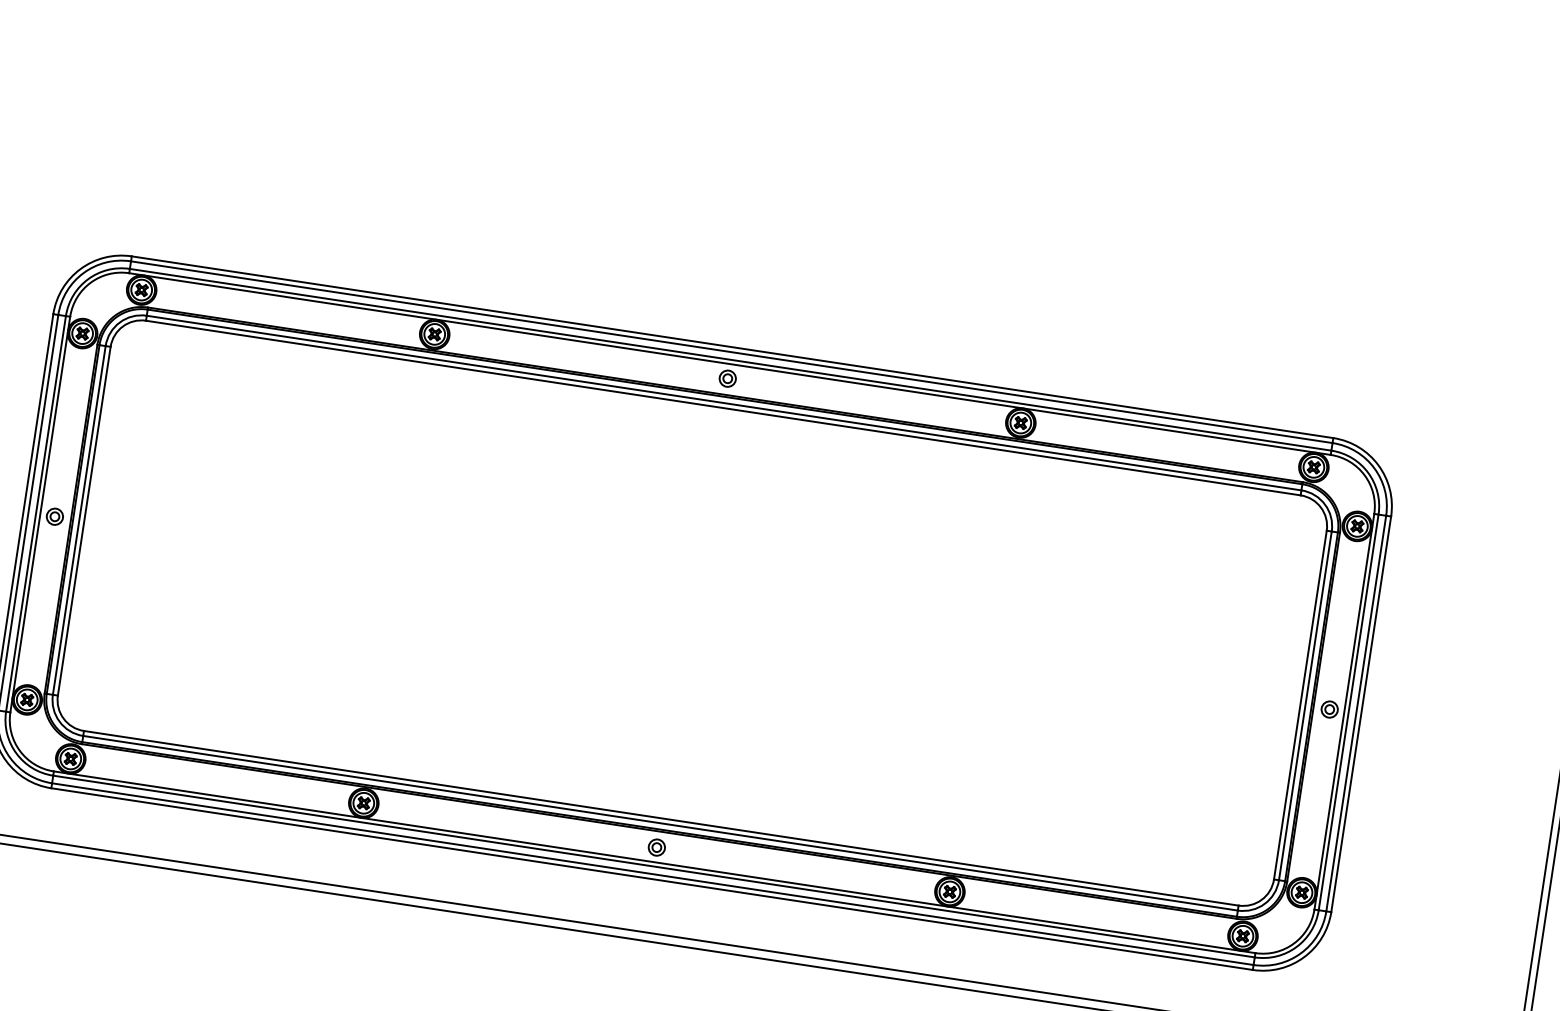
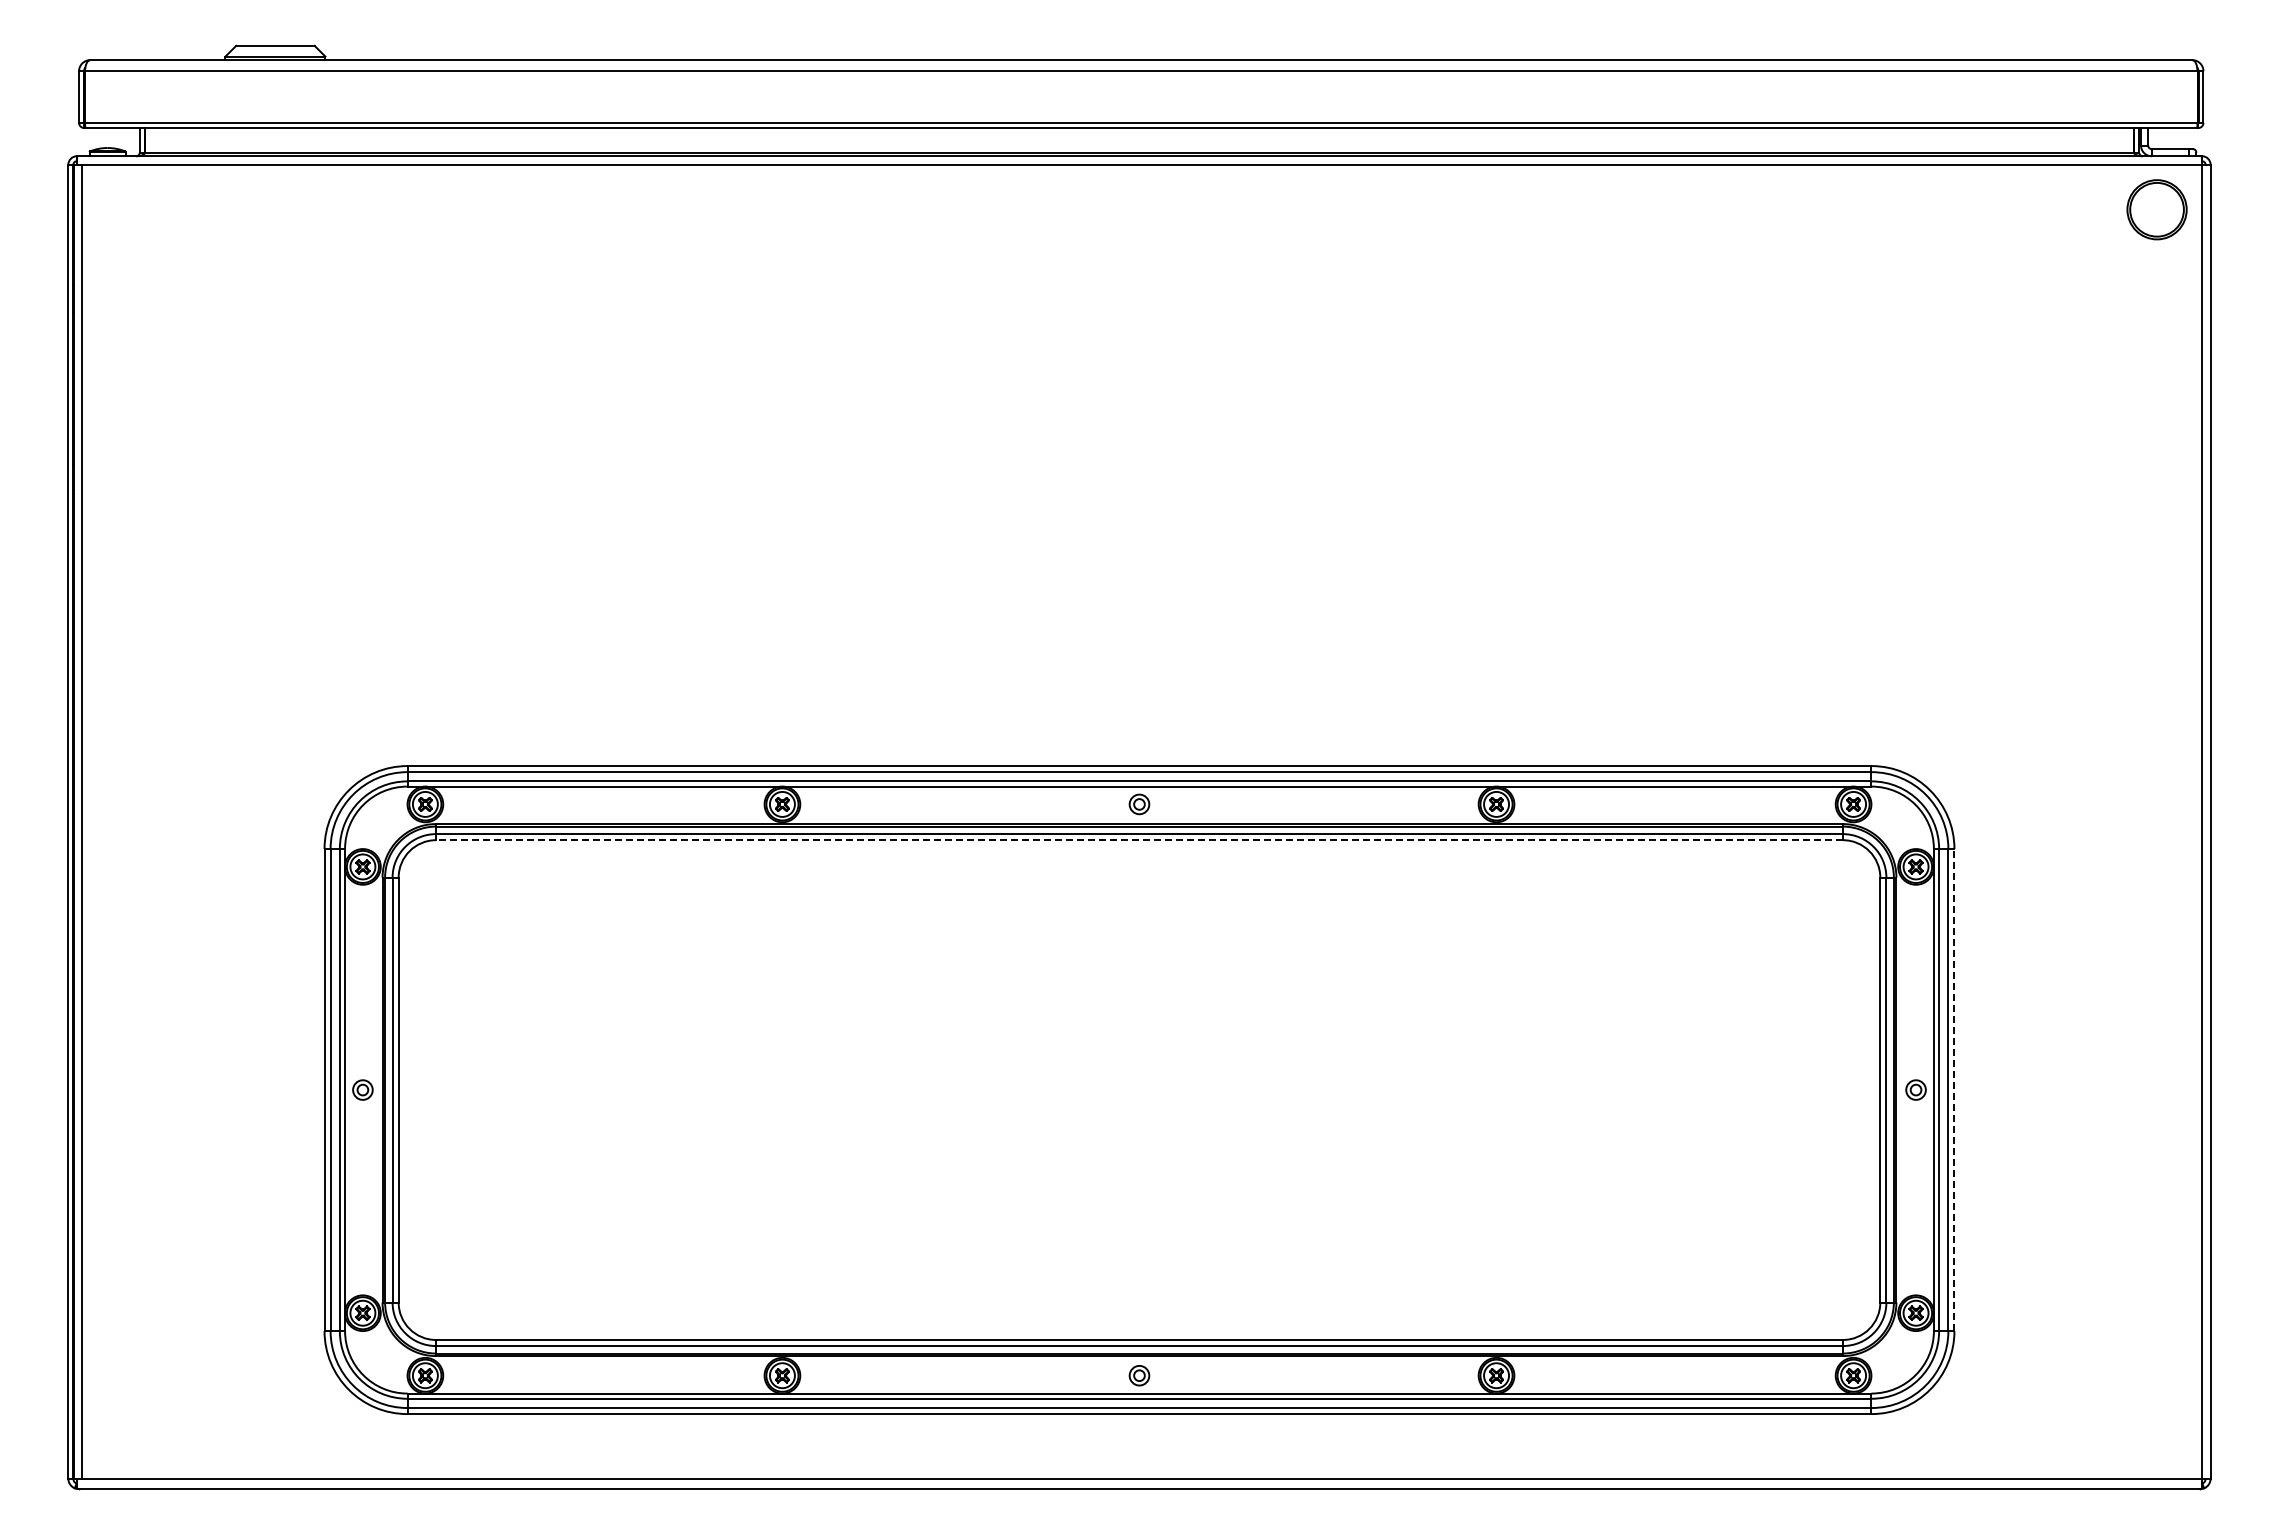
line: (722, 408) -> (1138, 840), solid -> dashed
line: (1361, 713) -> (1954, 1089), solid -> dashed

